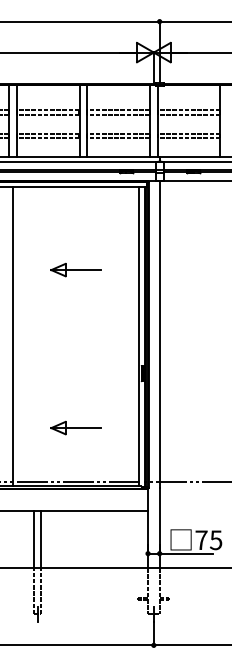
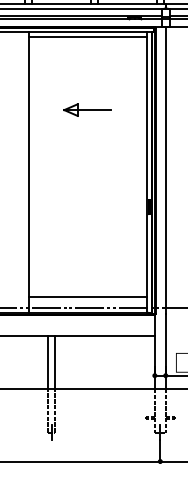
line: (76, 191) -> (87, 36), added
part: (75, 427) -> (86, 257), removed
line: (76, 469) -> (87, 296), added

